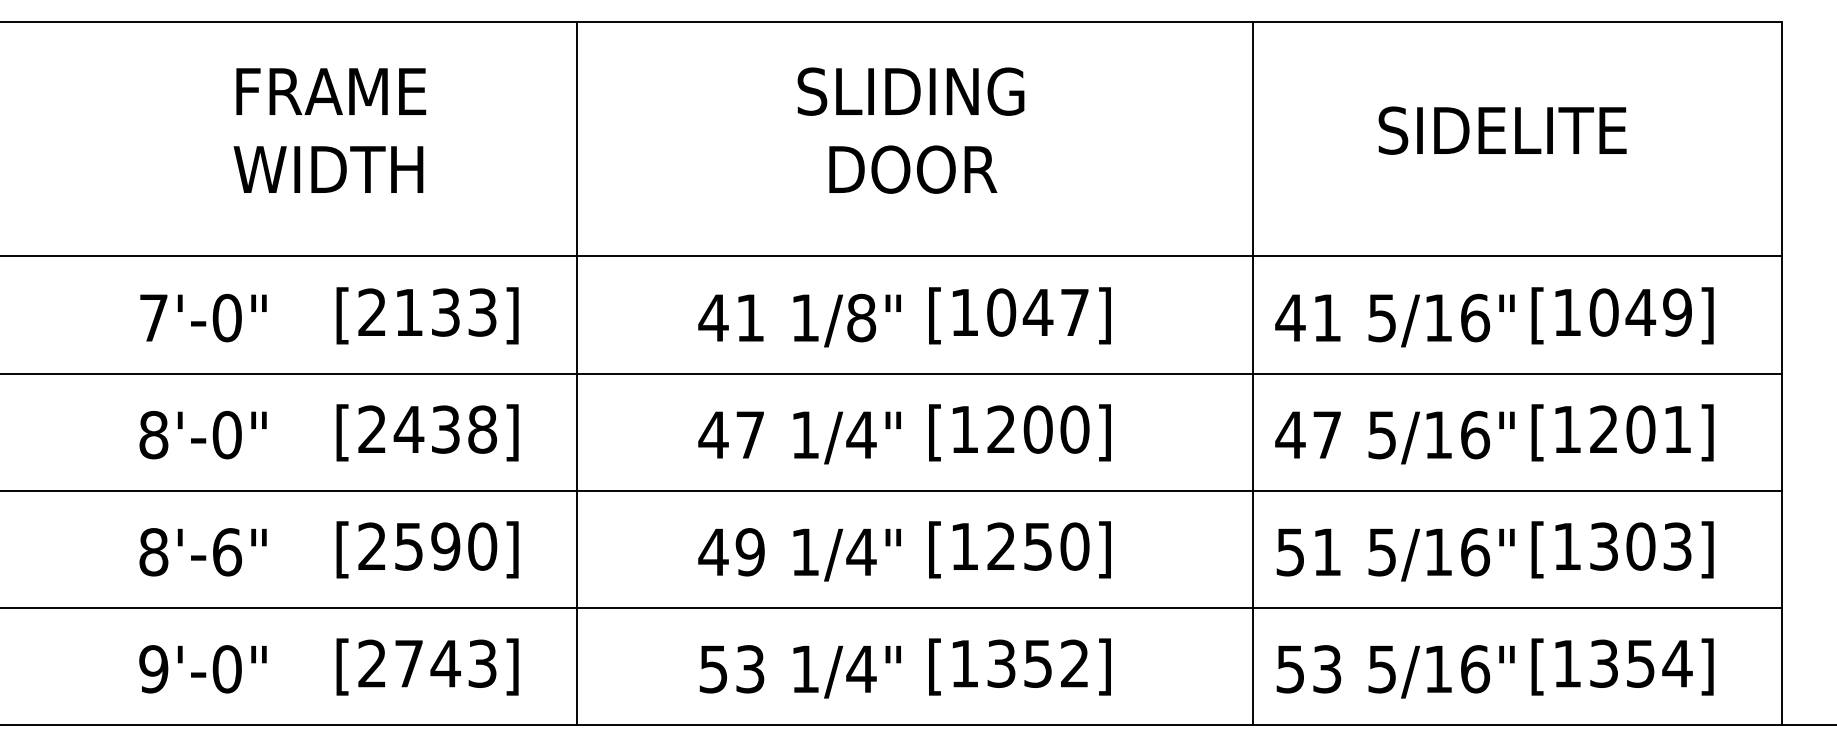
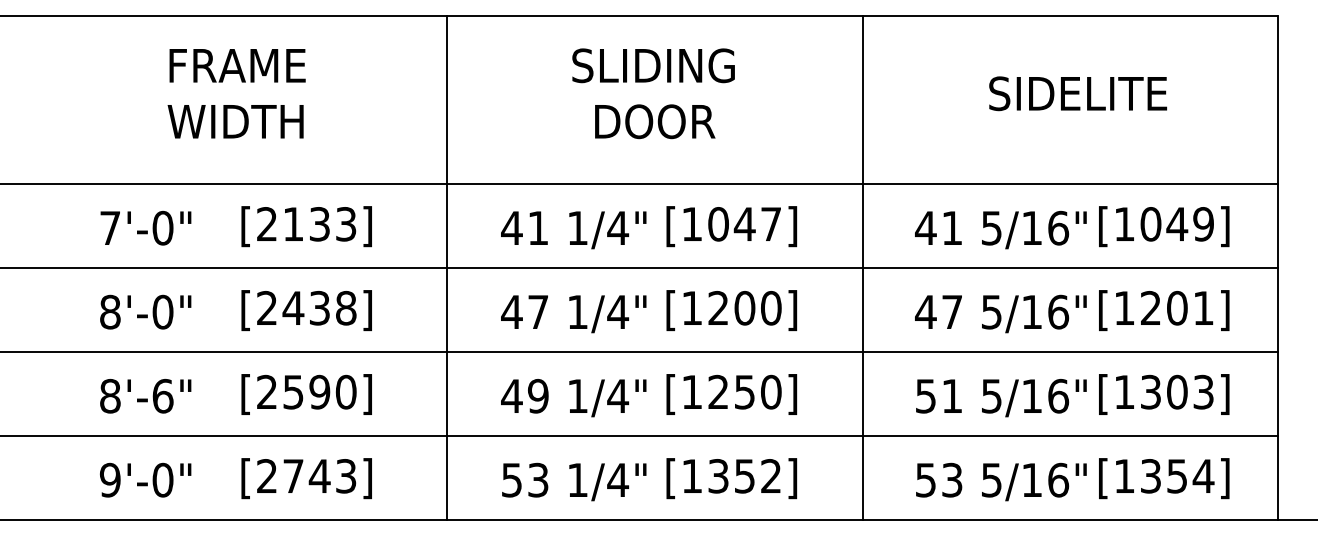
text: (862, 317) -> (618, 227), 1/8" -> 1/4"
line: (576, 372) -> (446, 267), moved
line: (1252, 372) -> (862, 267), moved

